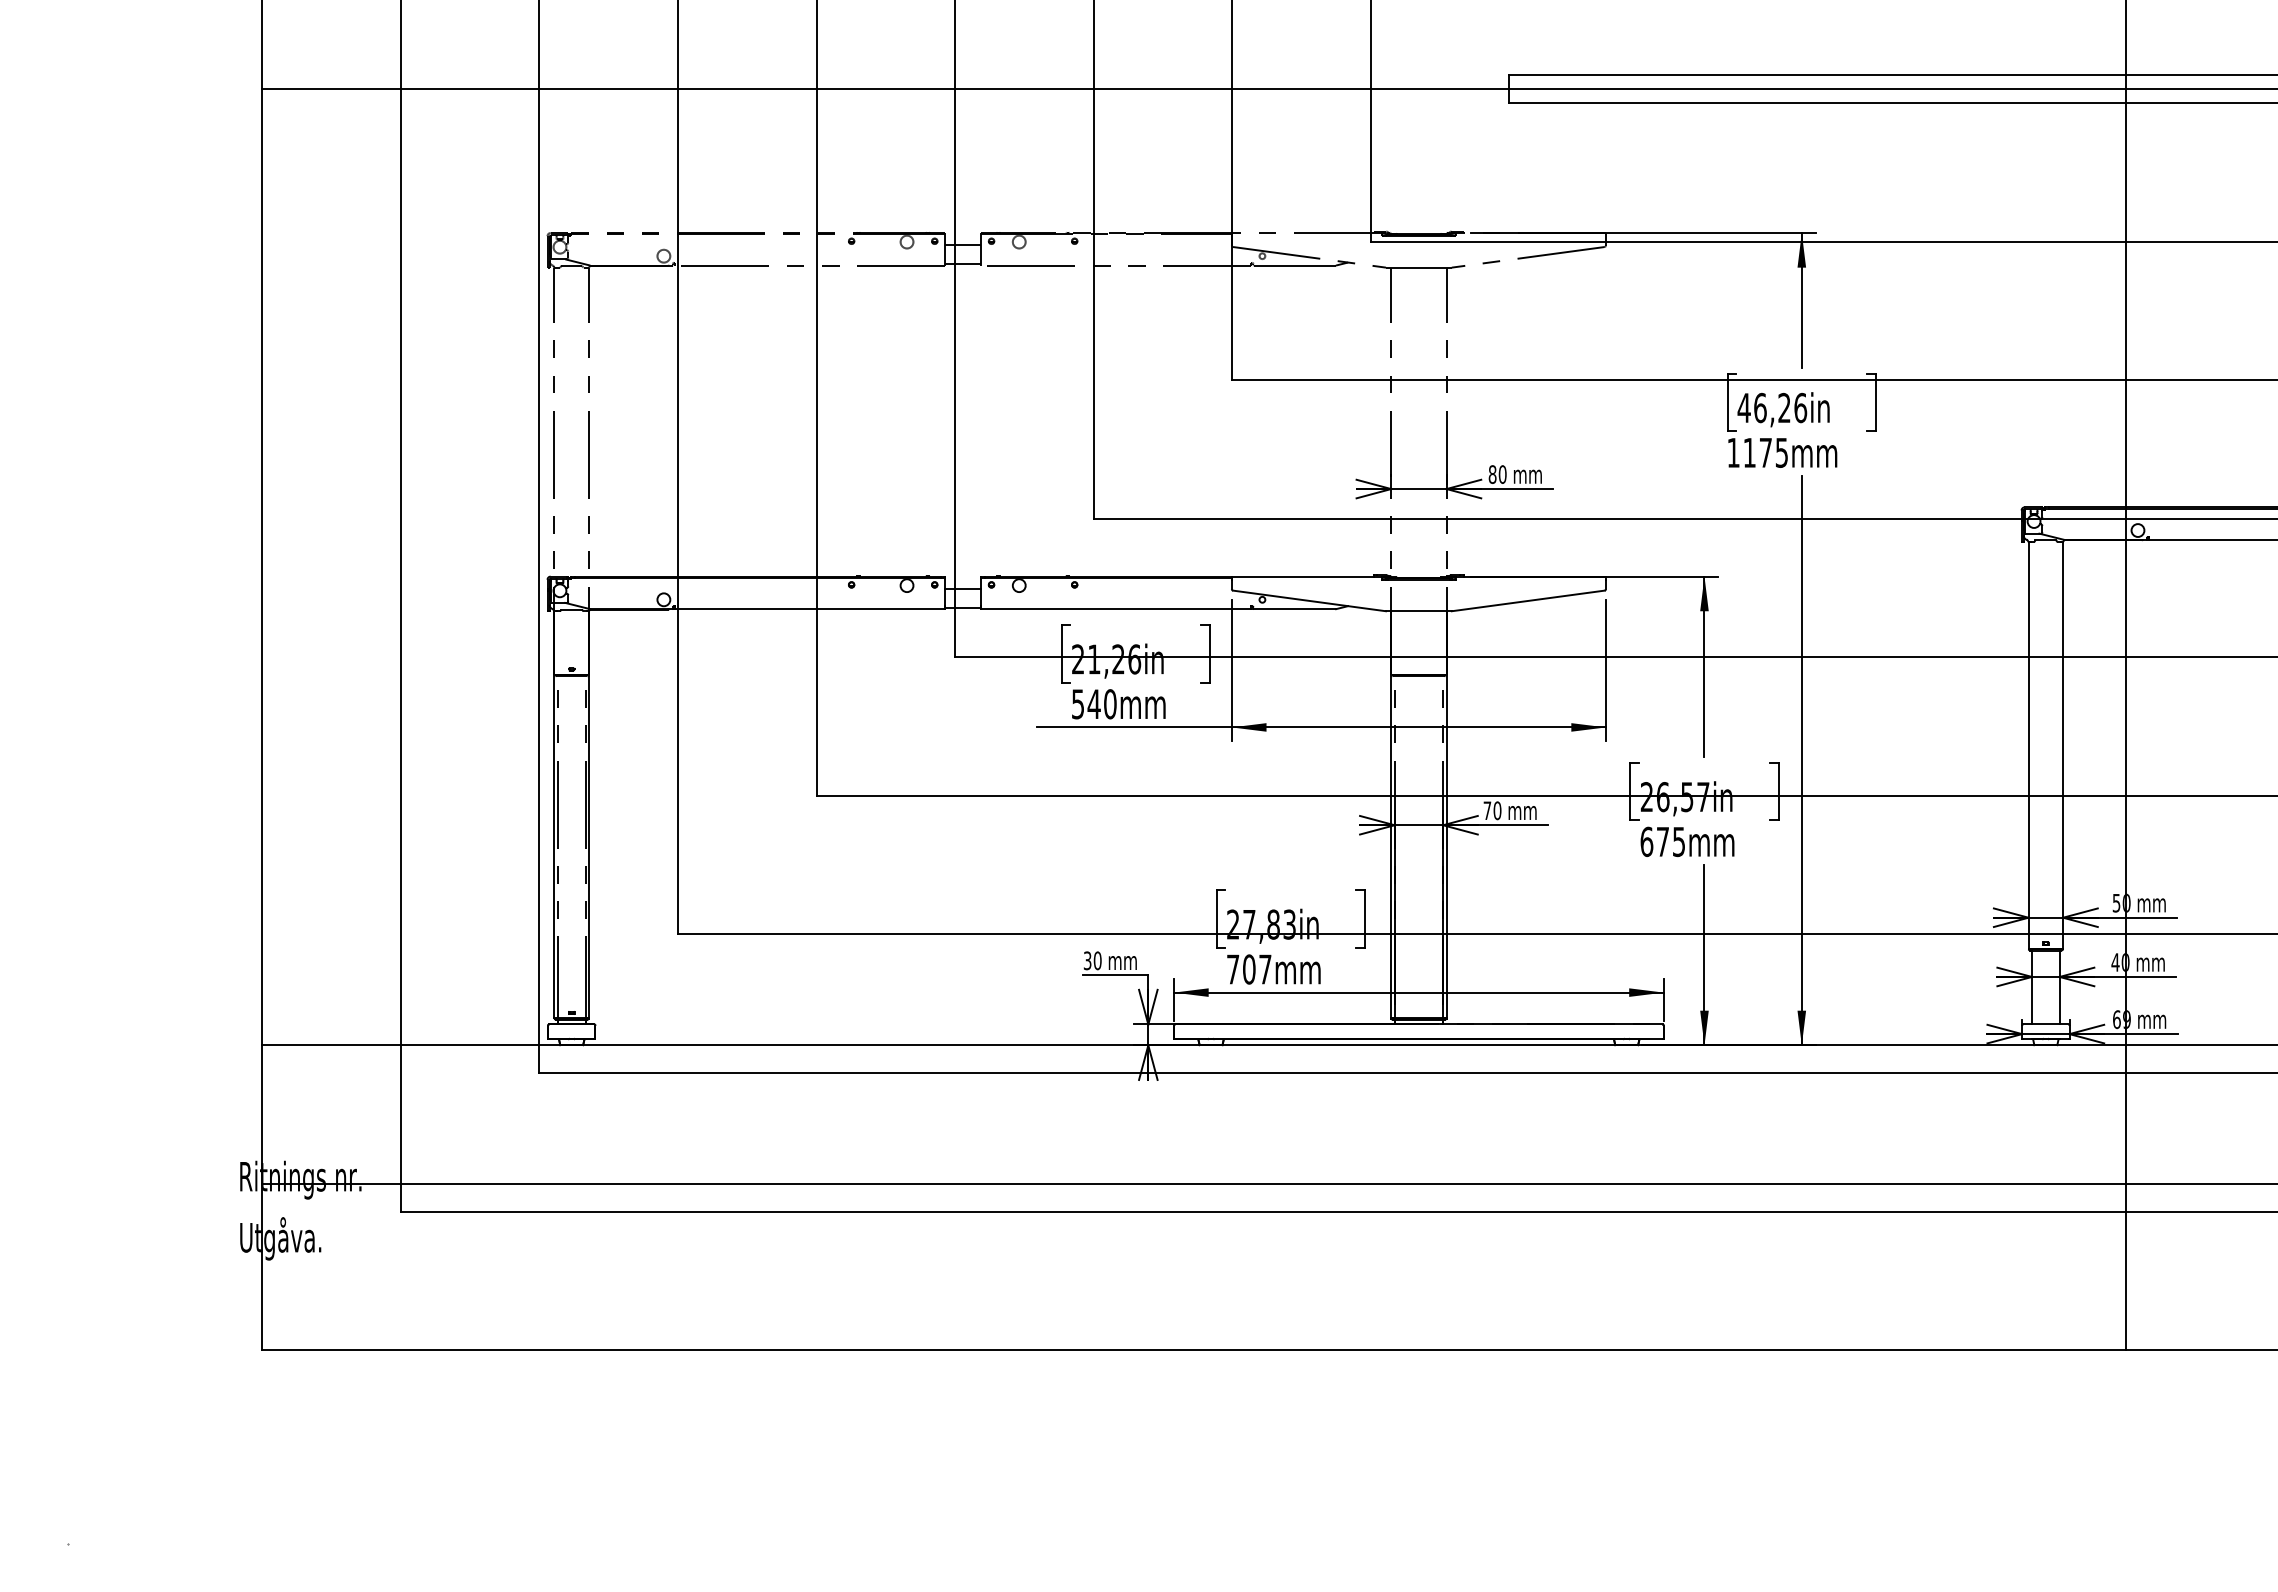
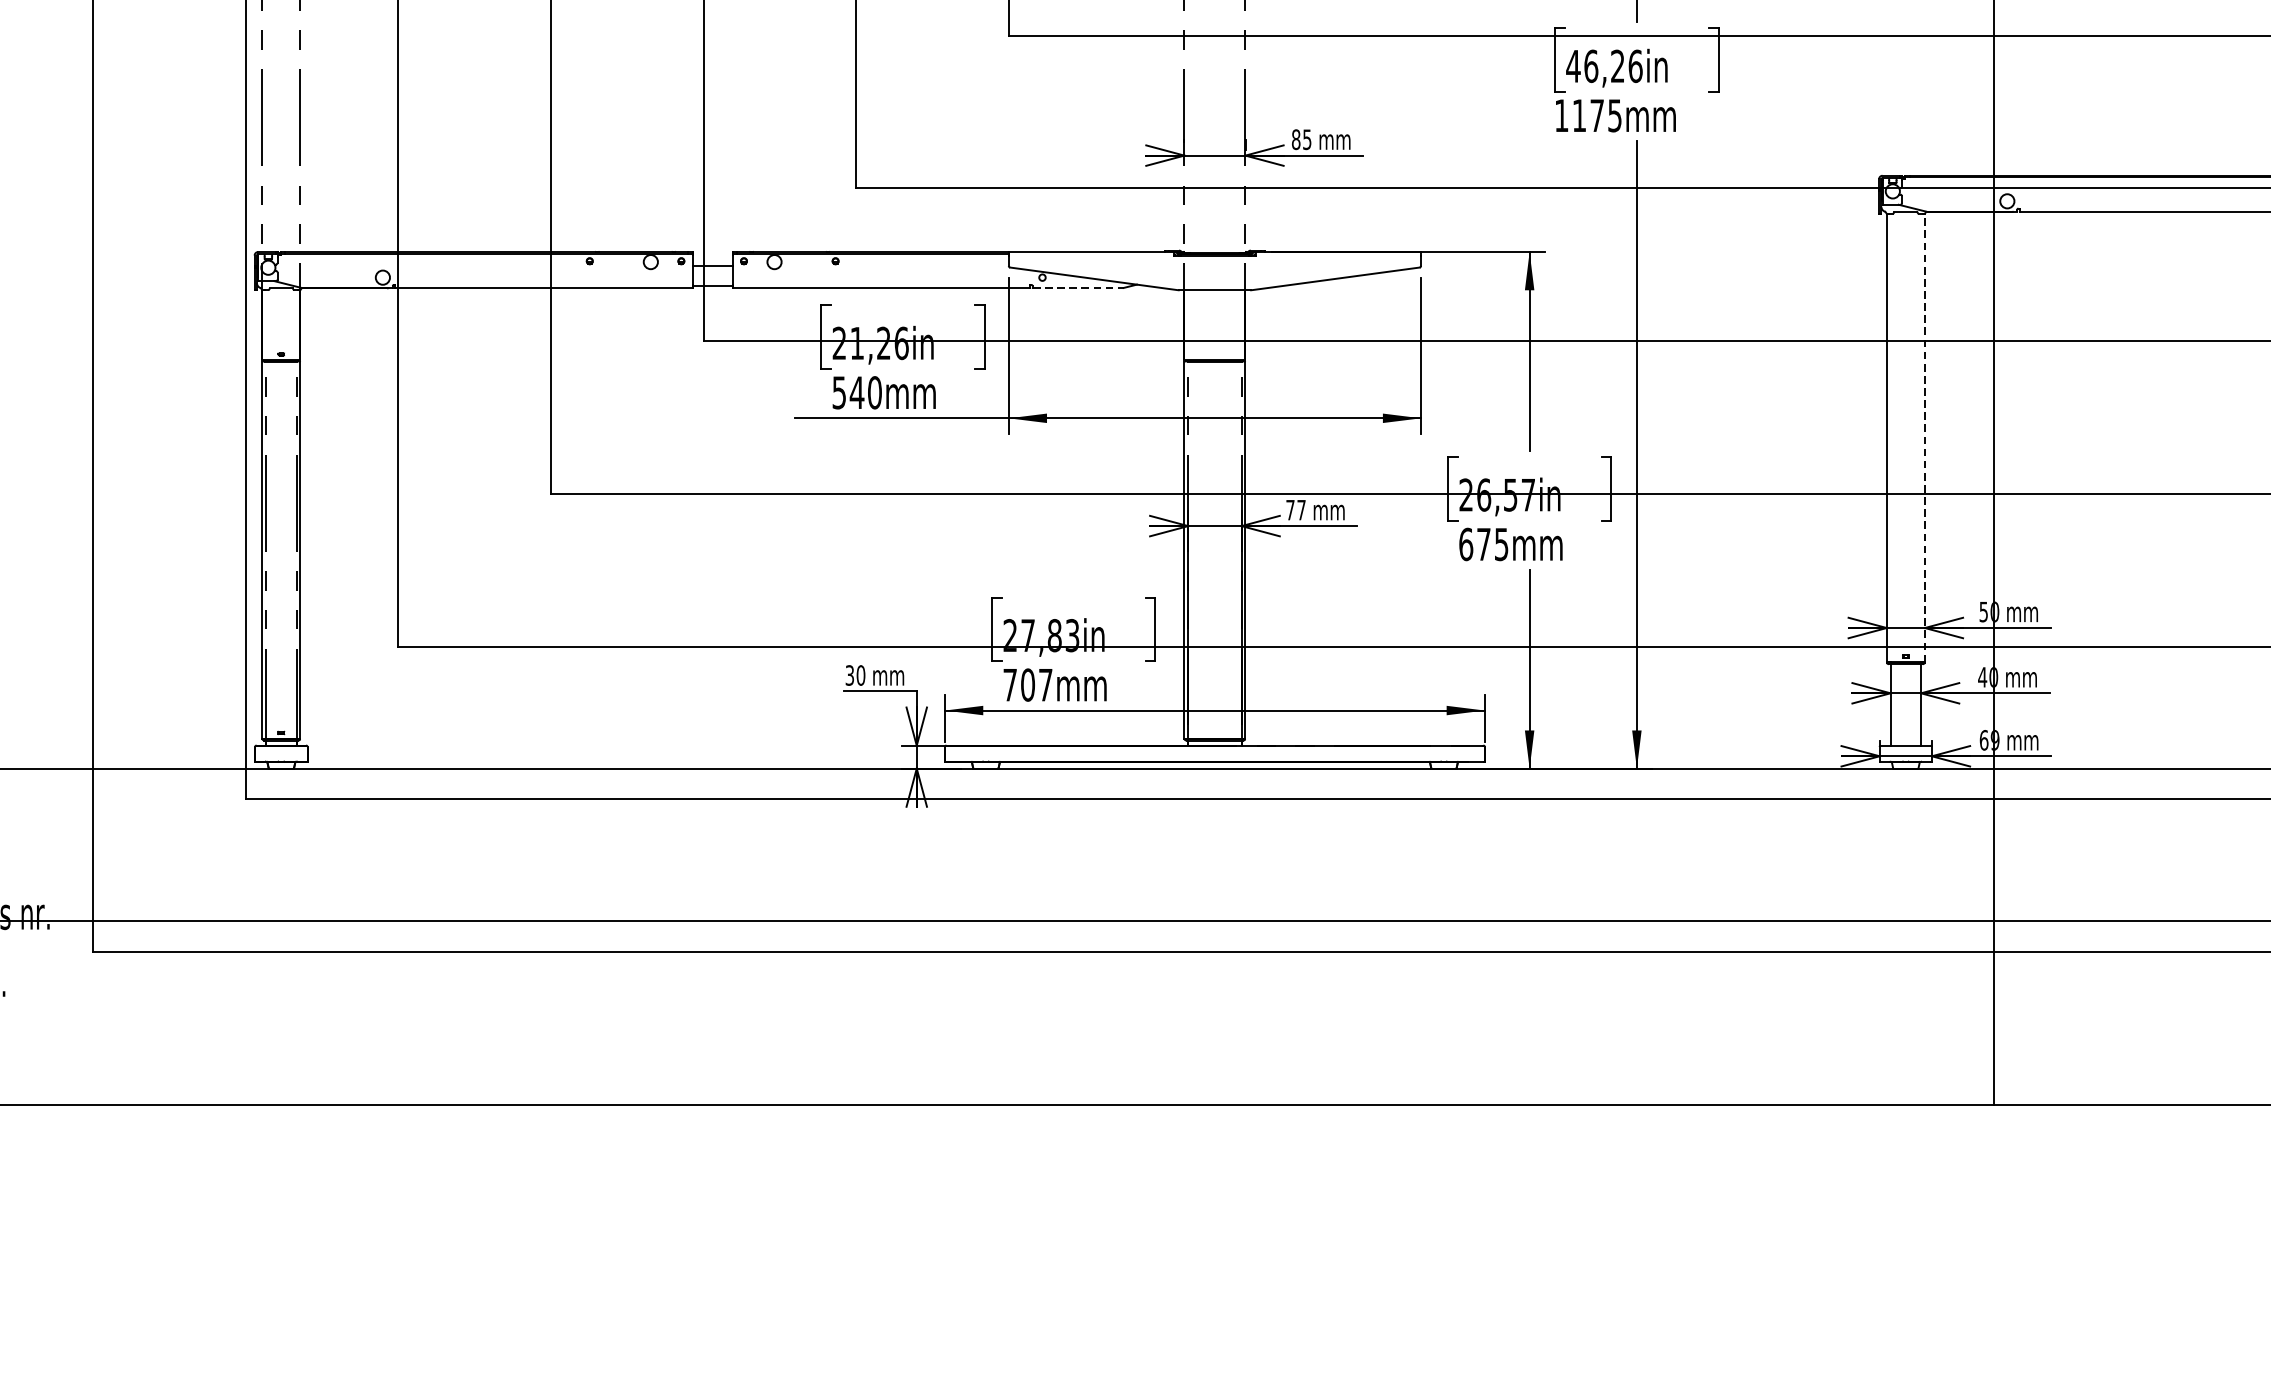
text: (1502, 474) -> (1307, 139), 80 -> 85
line: (1295, 609) -> (1078, 288), solid -> dashed
line: (2063, 745) -> (1925, 438), solid -> dashed
text: (1497, 810) -> (1301, 509), 70 -> 77

